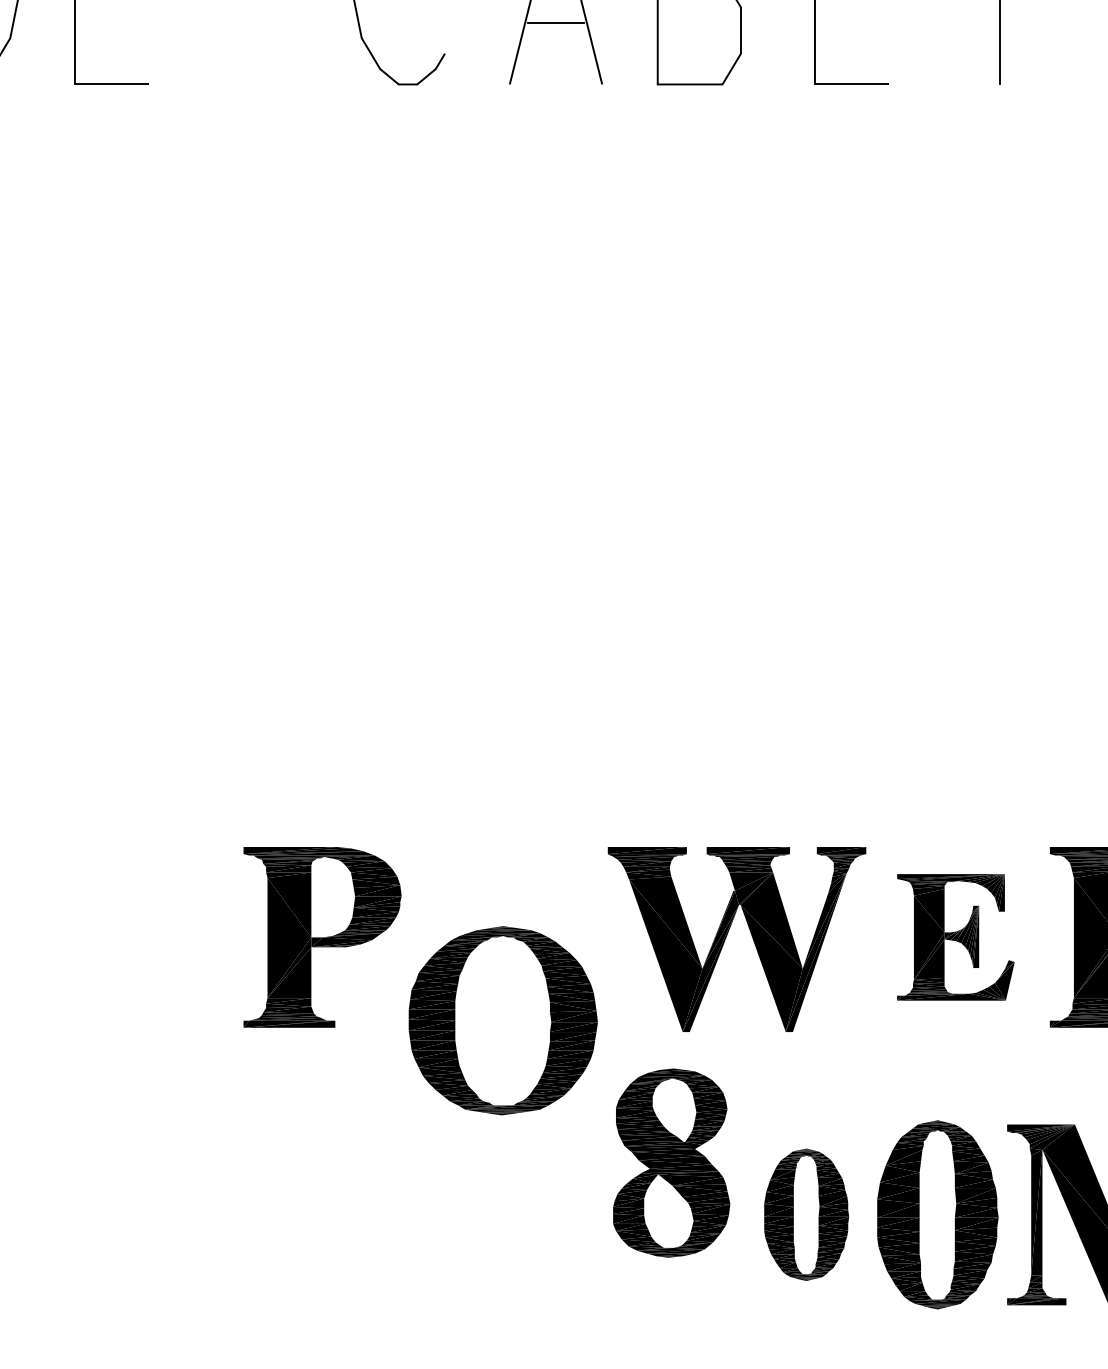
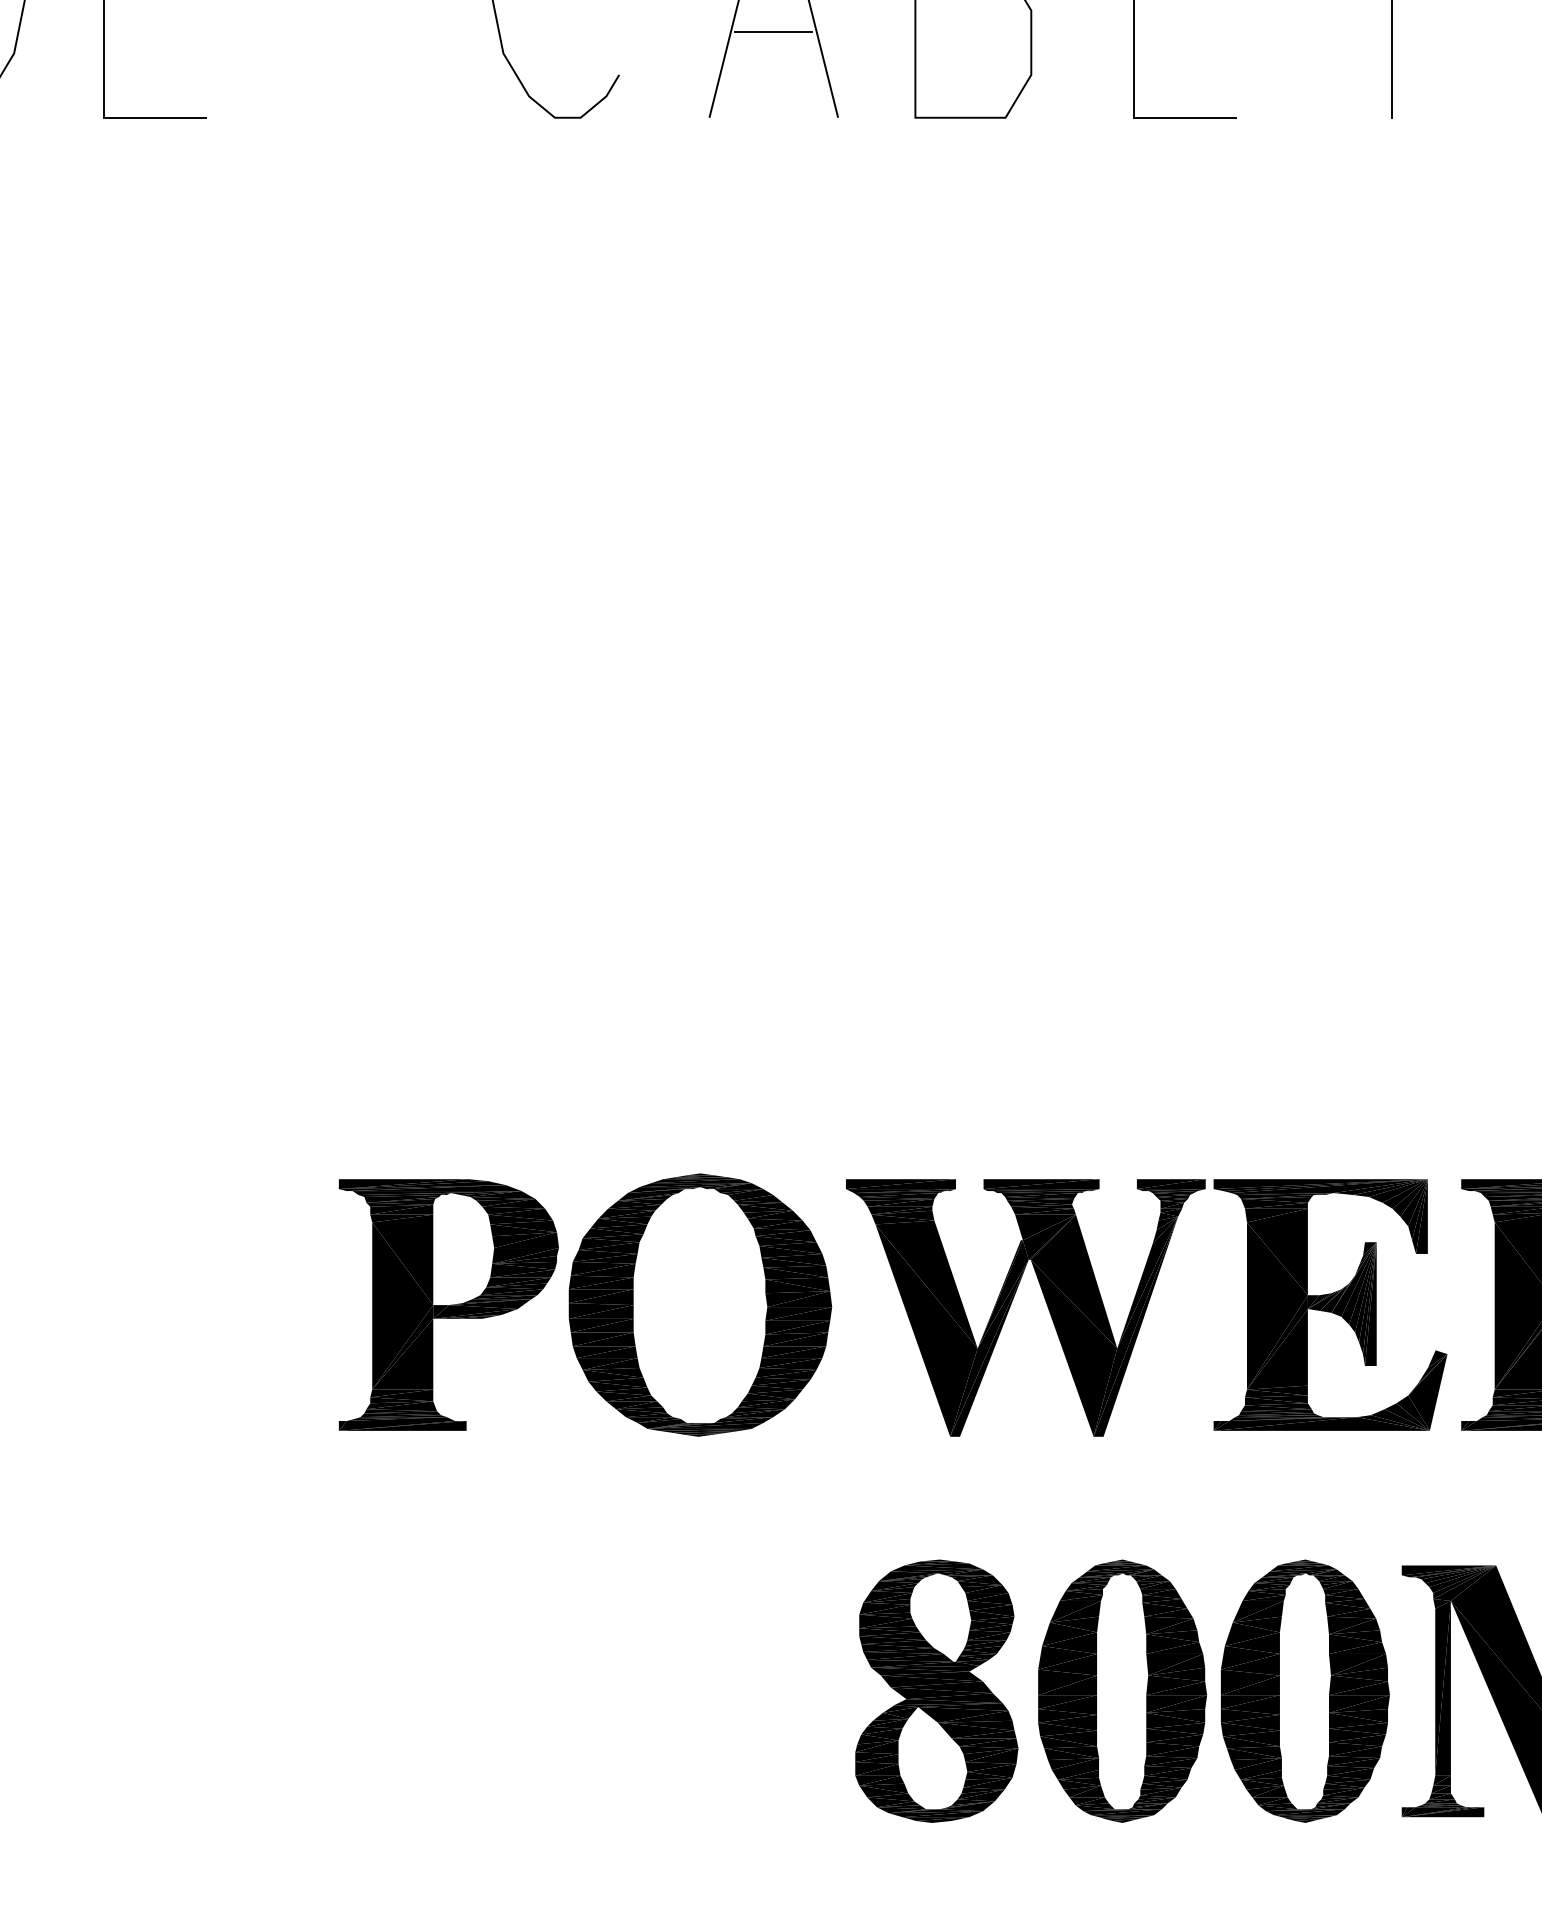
part: (955, 937) -> (1330, 1304), size x1.43
part: (503, 1020) -> (700, 1304), moved
part: (671, 1162) -> (936, 1690), moved
part: (806, 1214) -> (1122, 1690), size x1.43

